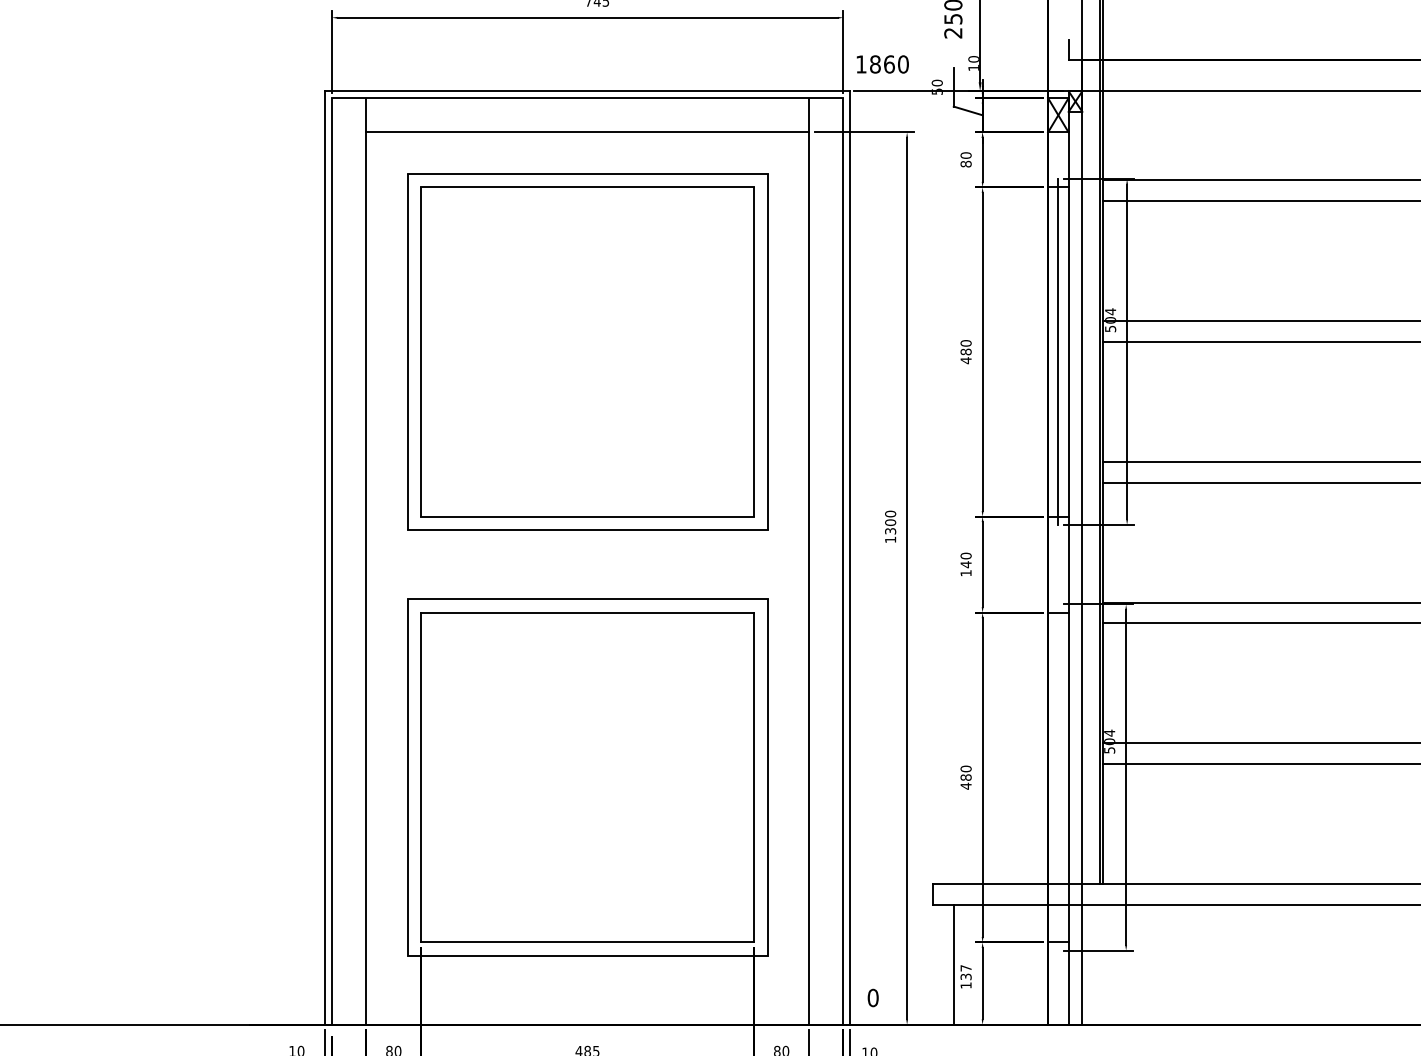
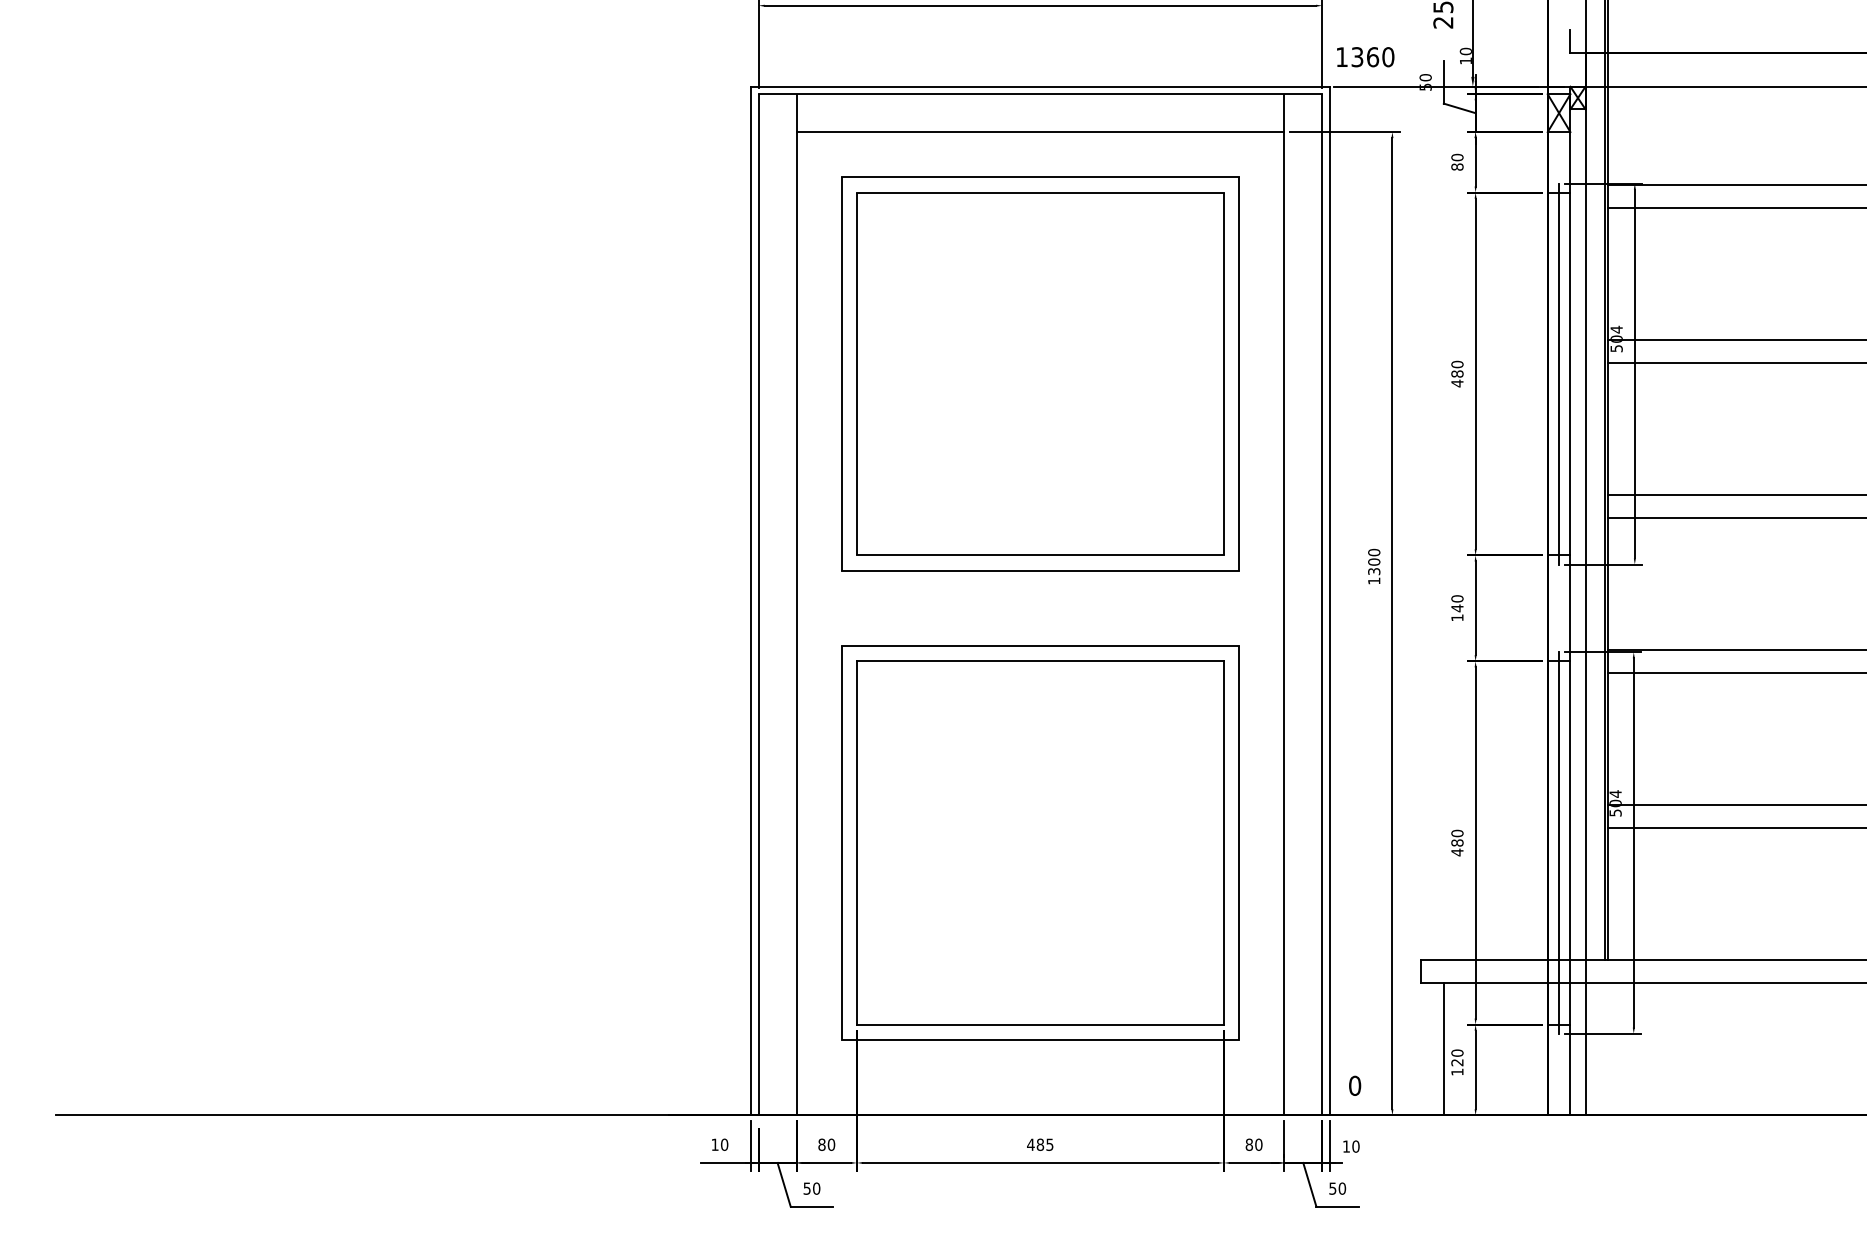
text: (875, 64) -> (1357, 57), 1860 -> 1360
line: (1058, 777) -> (1559, 842), added
text: (966, 972) -> (1457, 1057), 137 -> 120

